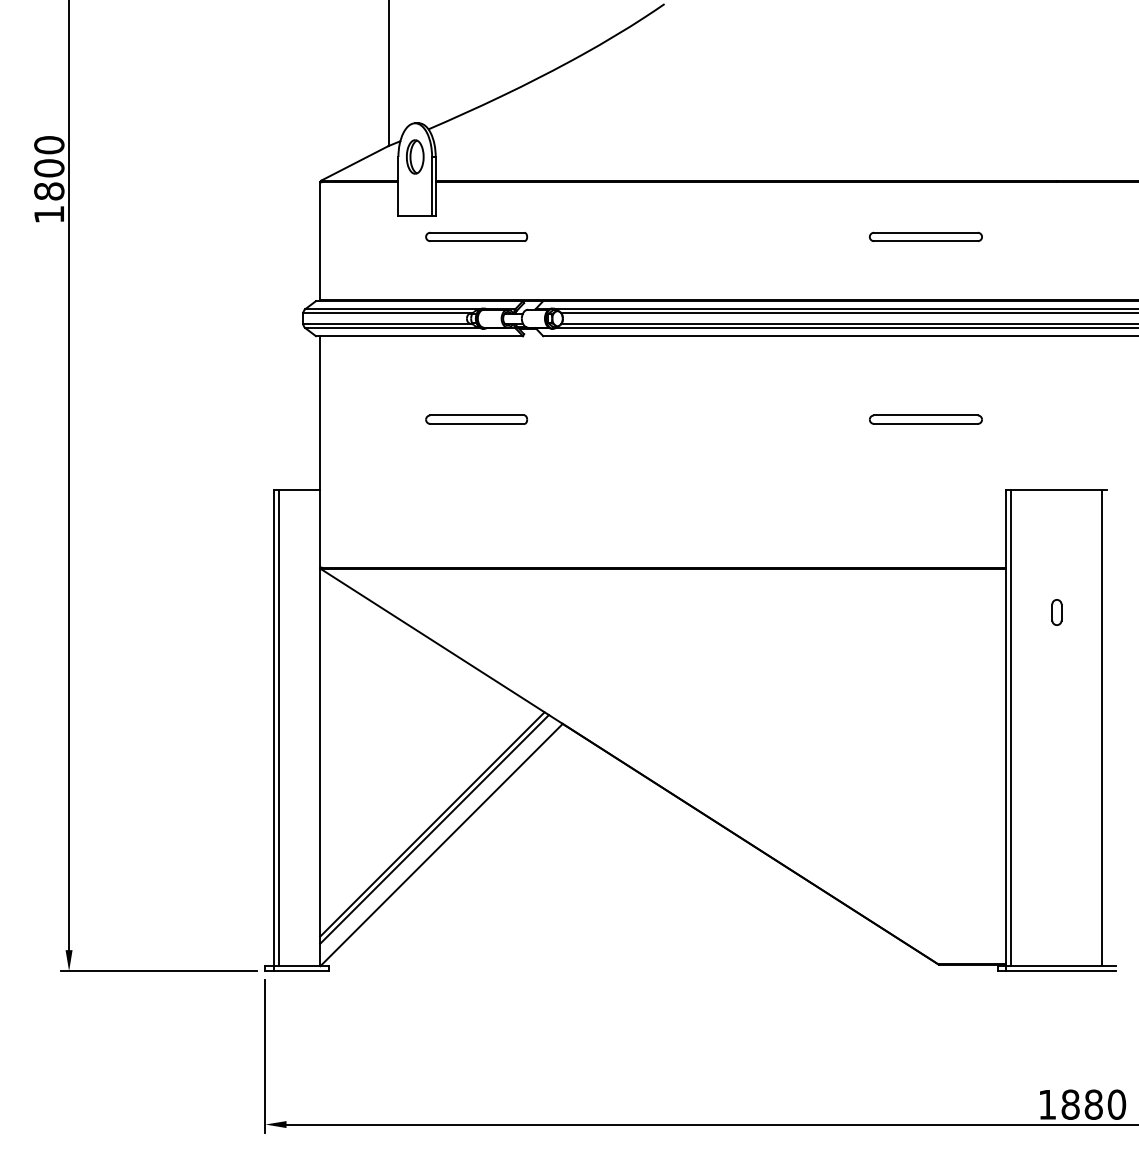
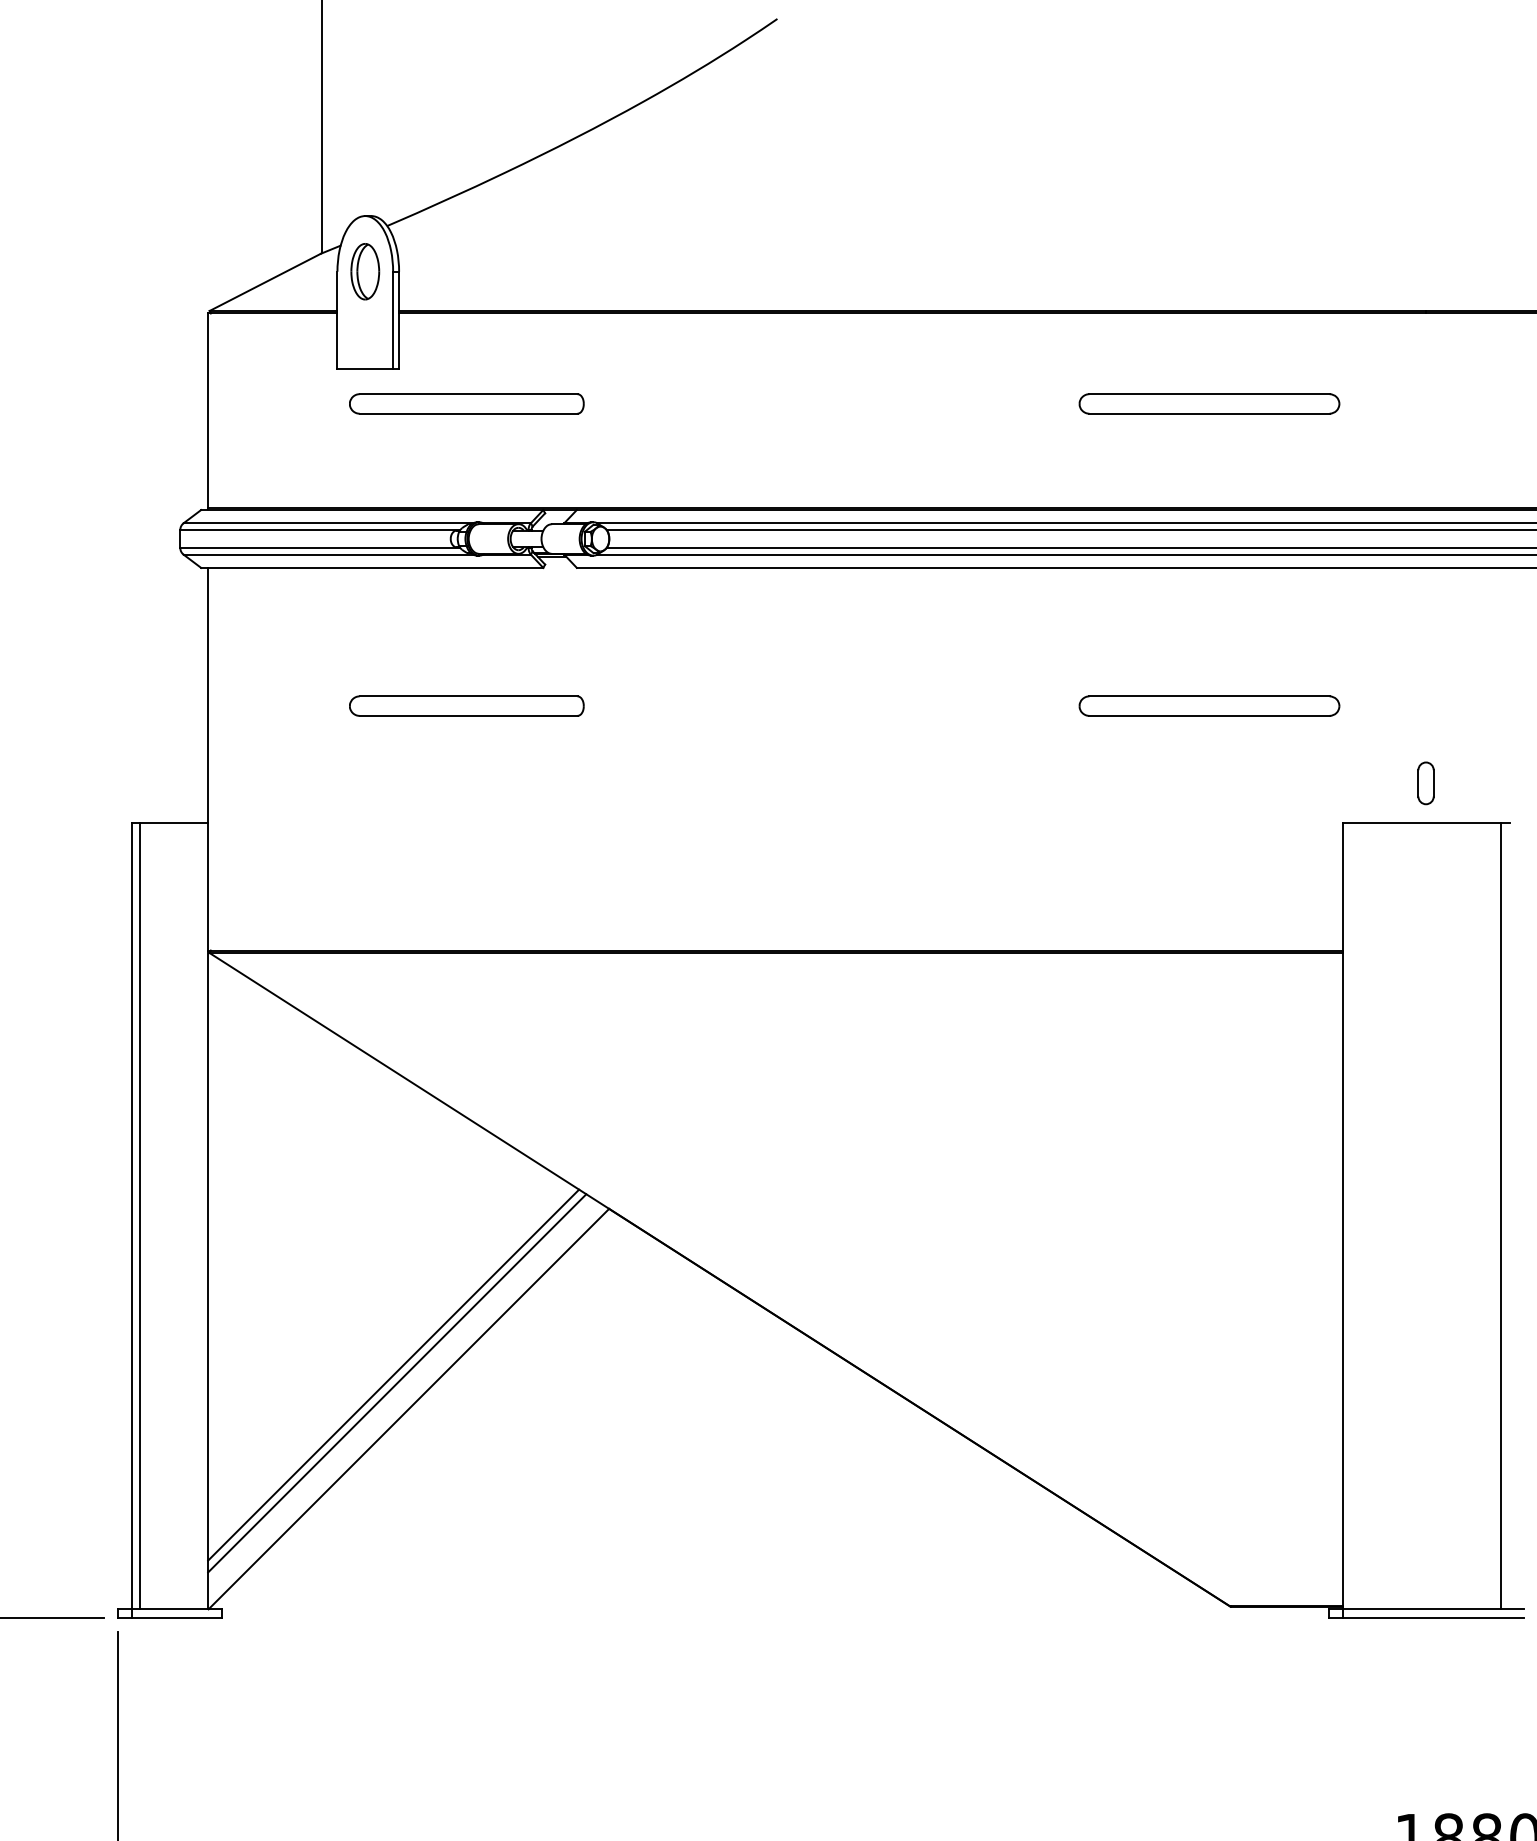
part: (476, 236) -> (466, 403), size x1.4
part: (925, 236) -> (1208, 403), size x1.4
part: (476, 419) -> (466, 705), size x1.4
part: (925, 419) -> (1208, 705), size x1.4
part: (1056, 612) -> (1425, 783), moved
line: (1011, 728) -> (1350, 1216), removed

